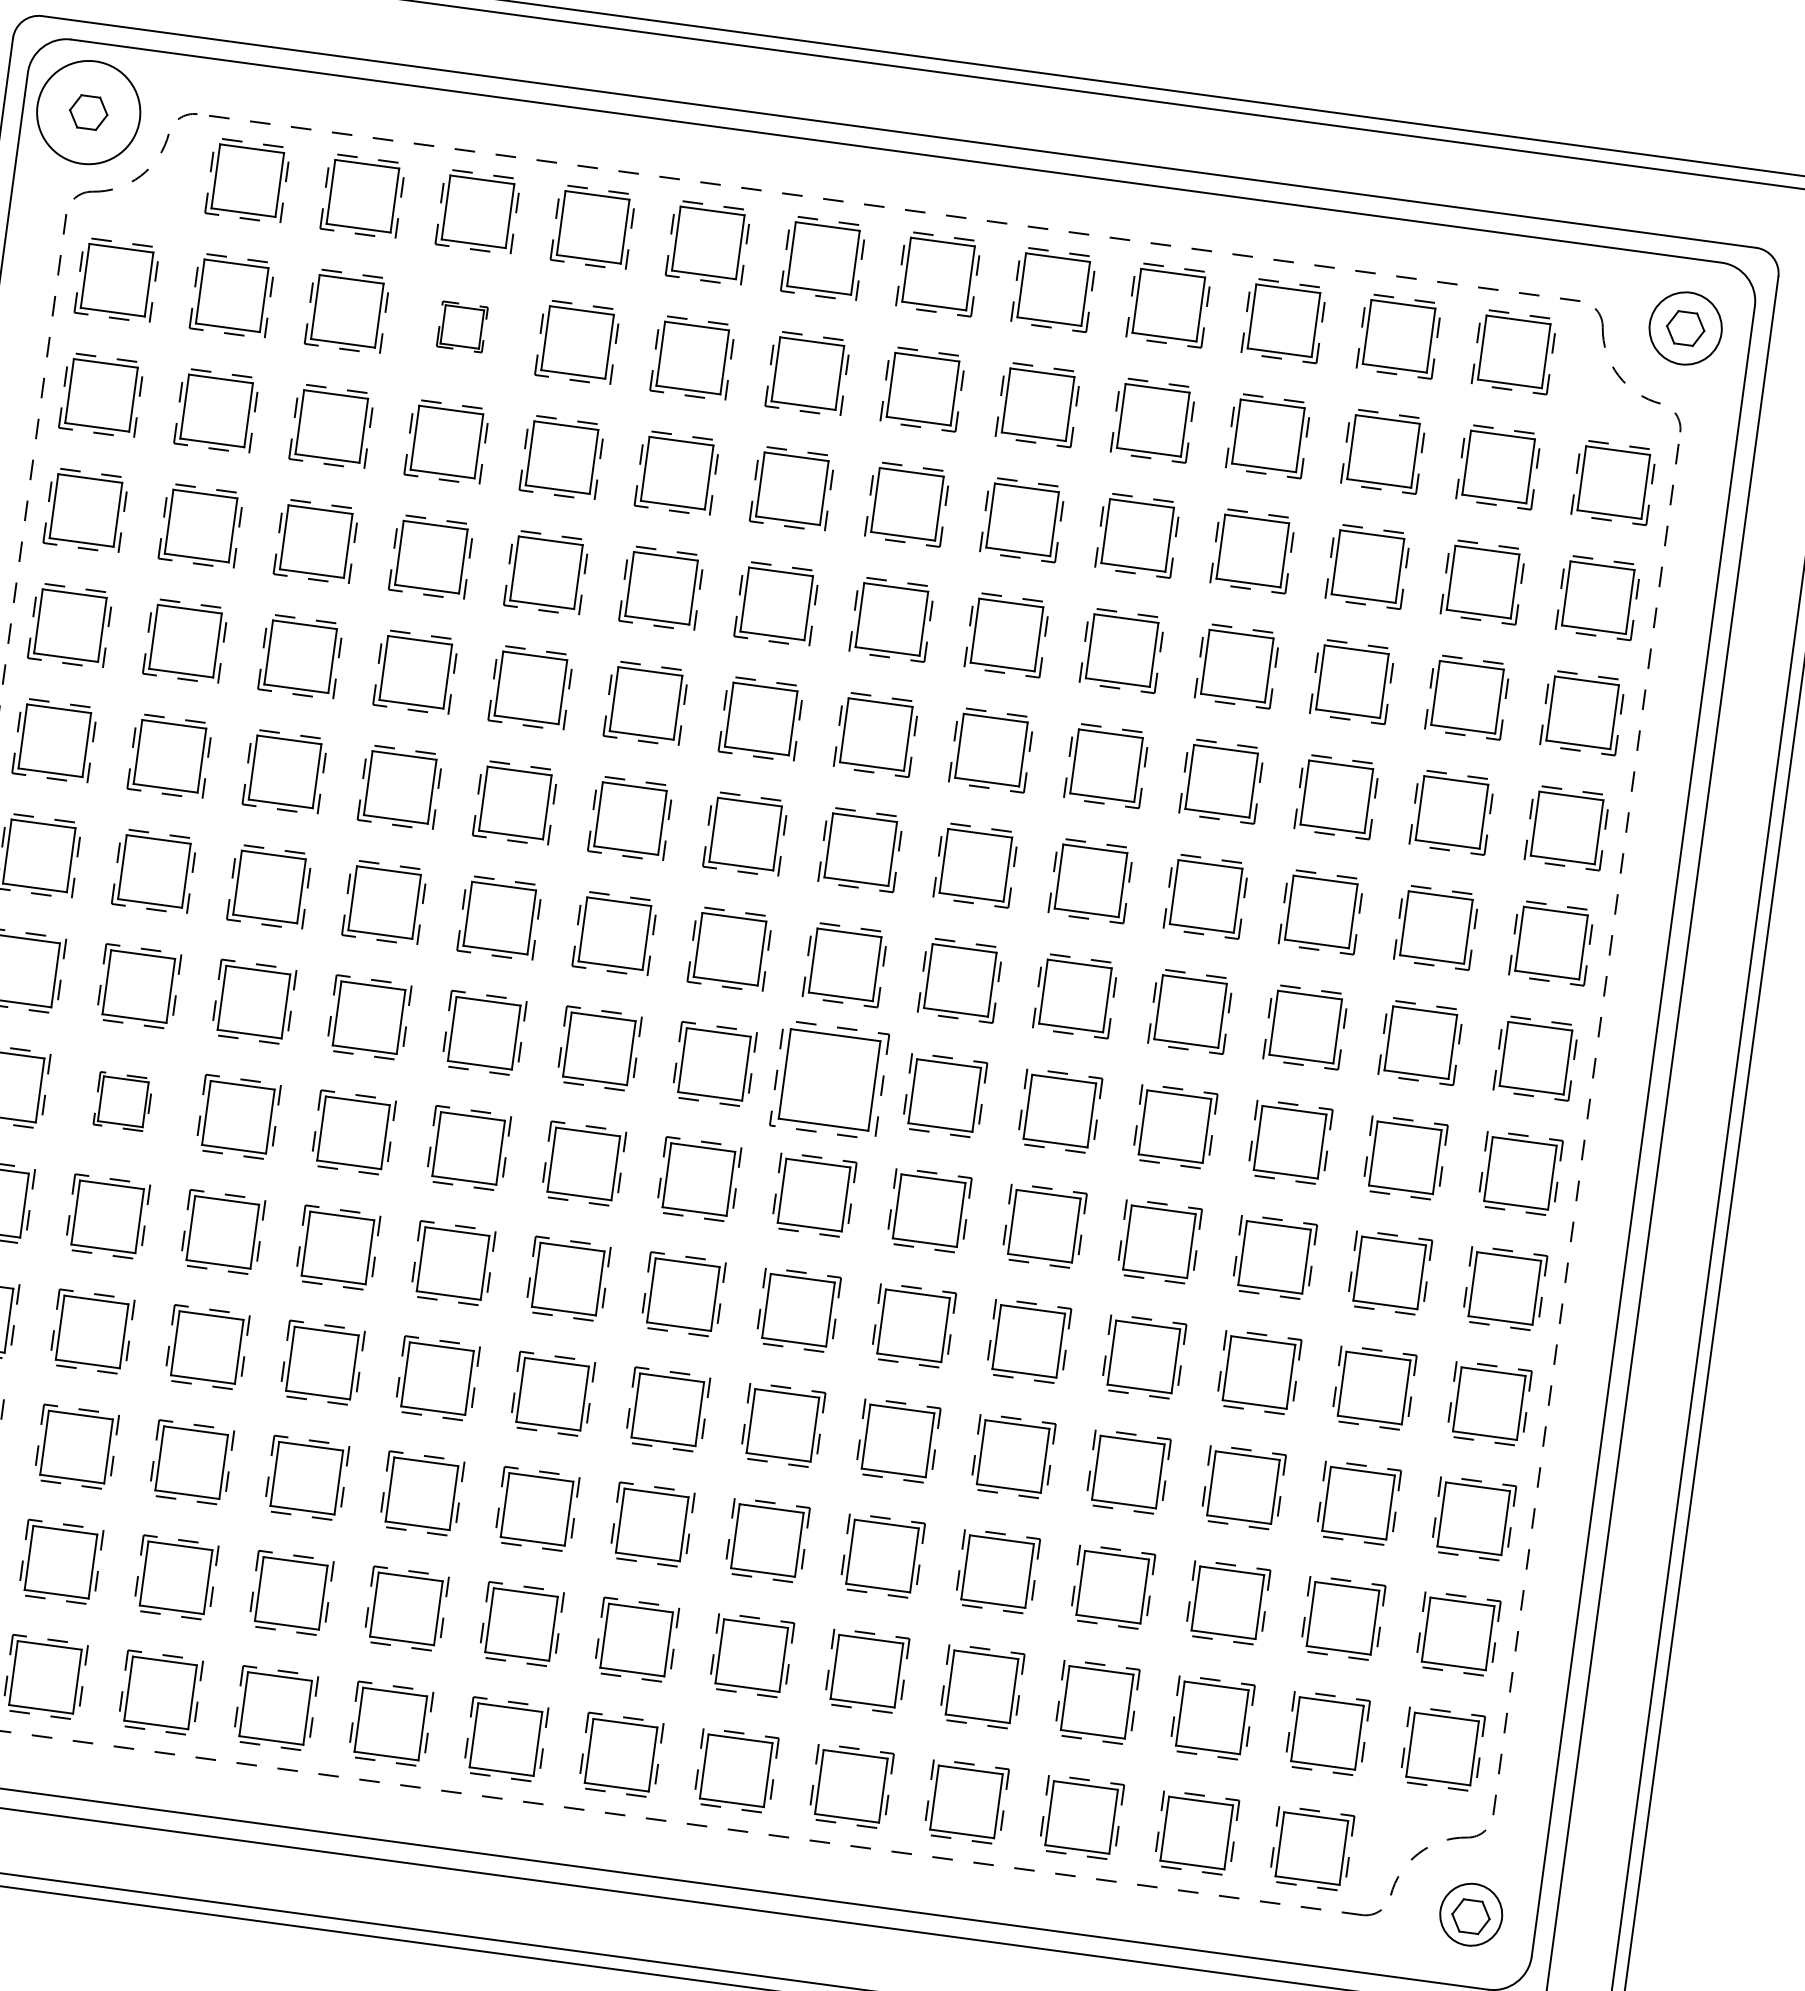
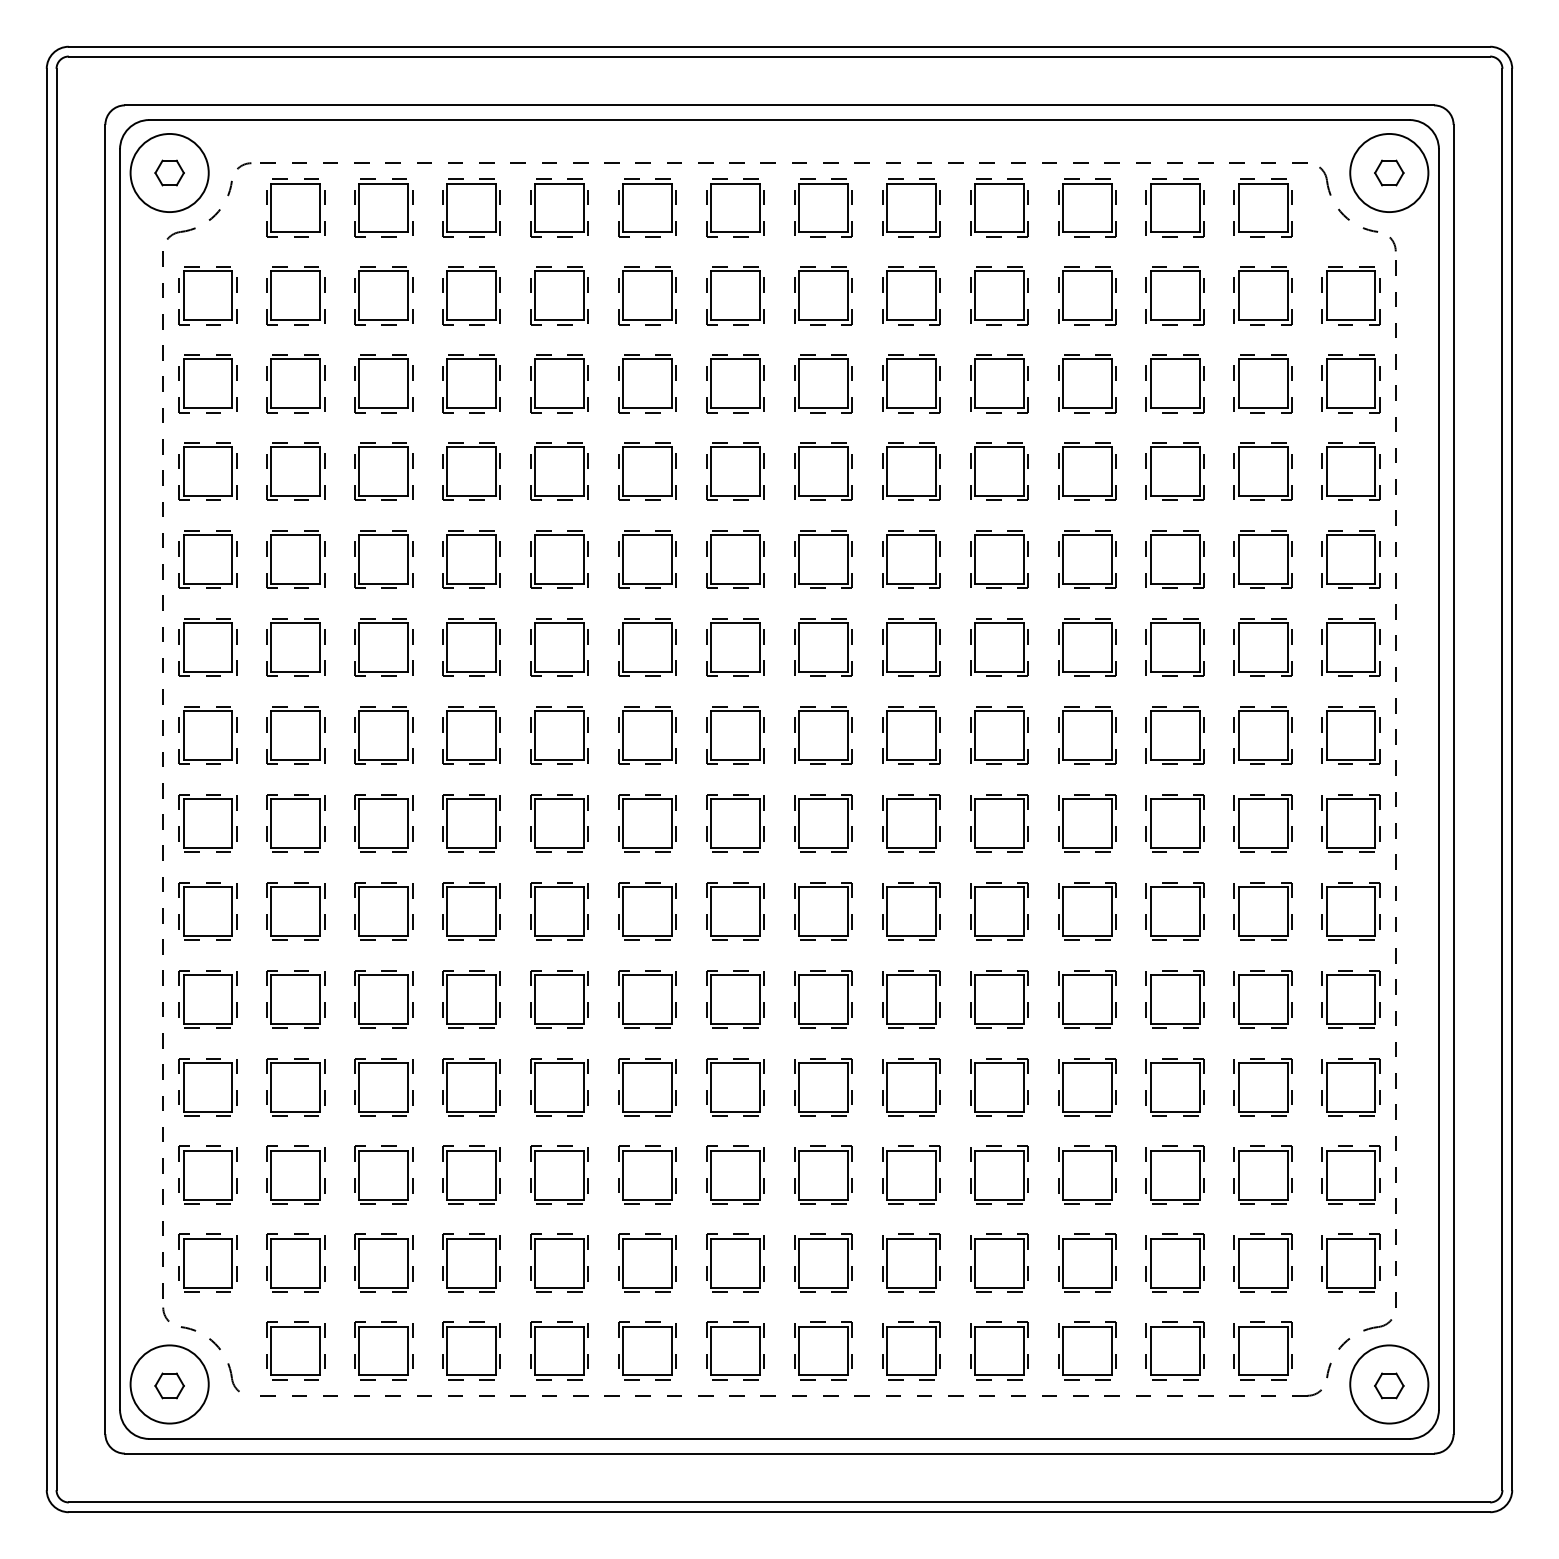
part: (462, 326) -> (471, 295), size x1.67
circle: (1686, 327) -> (1389, 172), size x1.43
part: (829, 1080) -> (823, 823), size x0.71
part: (122, 1101) -> (295, 911), size x1.43
circle: (1471, 1914) -> (1389, 1384), size x1.67

